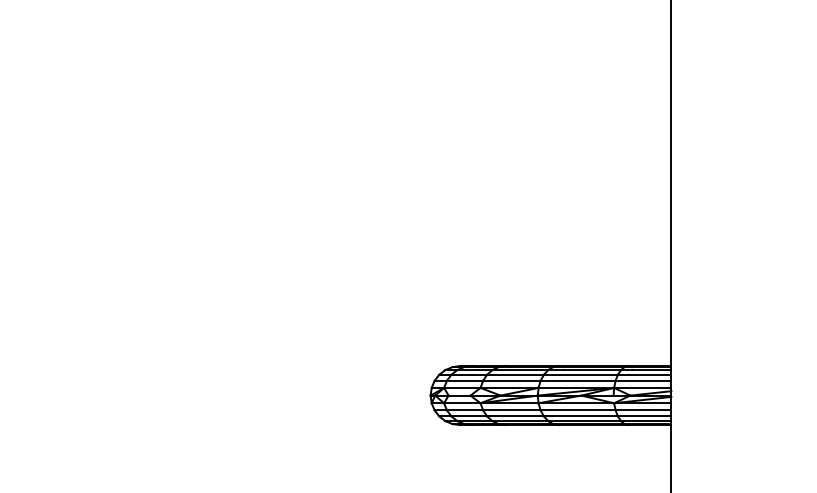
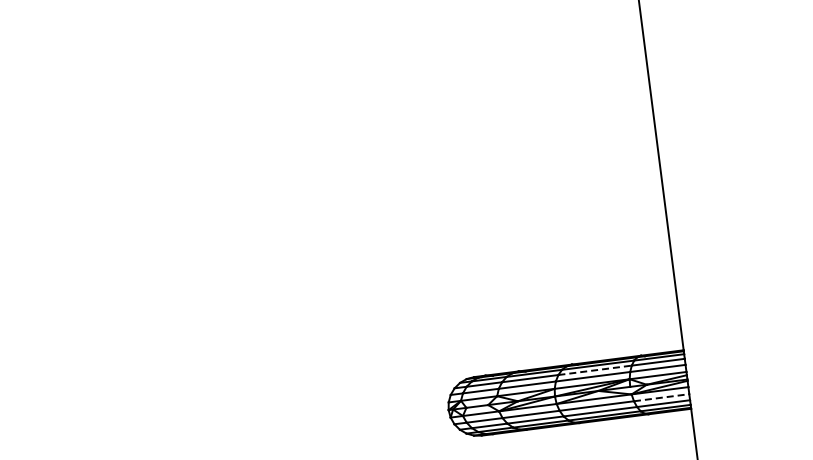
line: (580, 374) -> (594, 370), solid -> dashed
line: (643, 410) -> (661, 397), solid -> dashed

